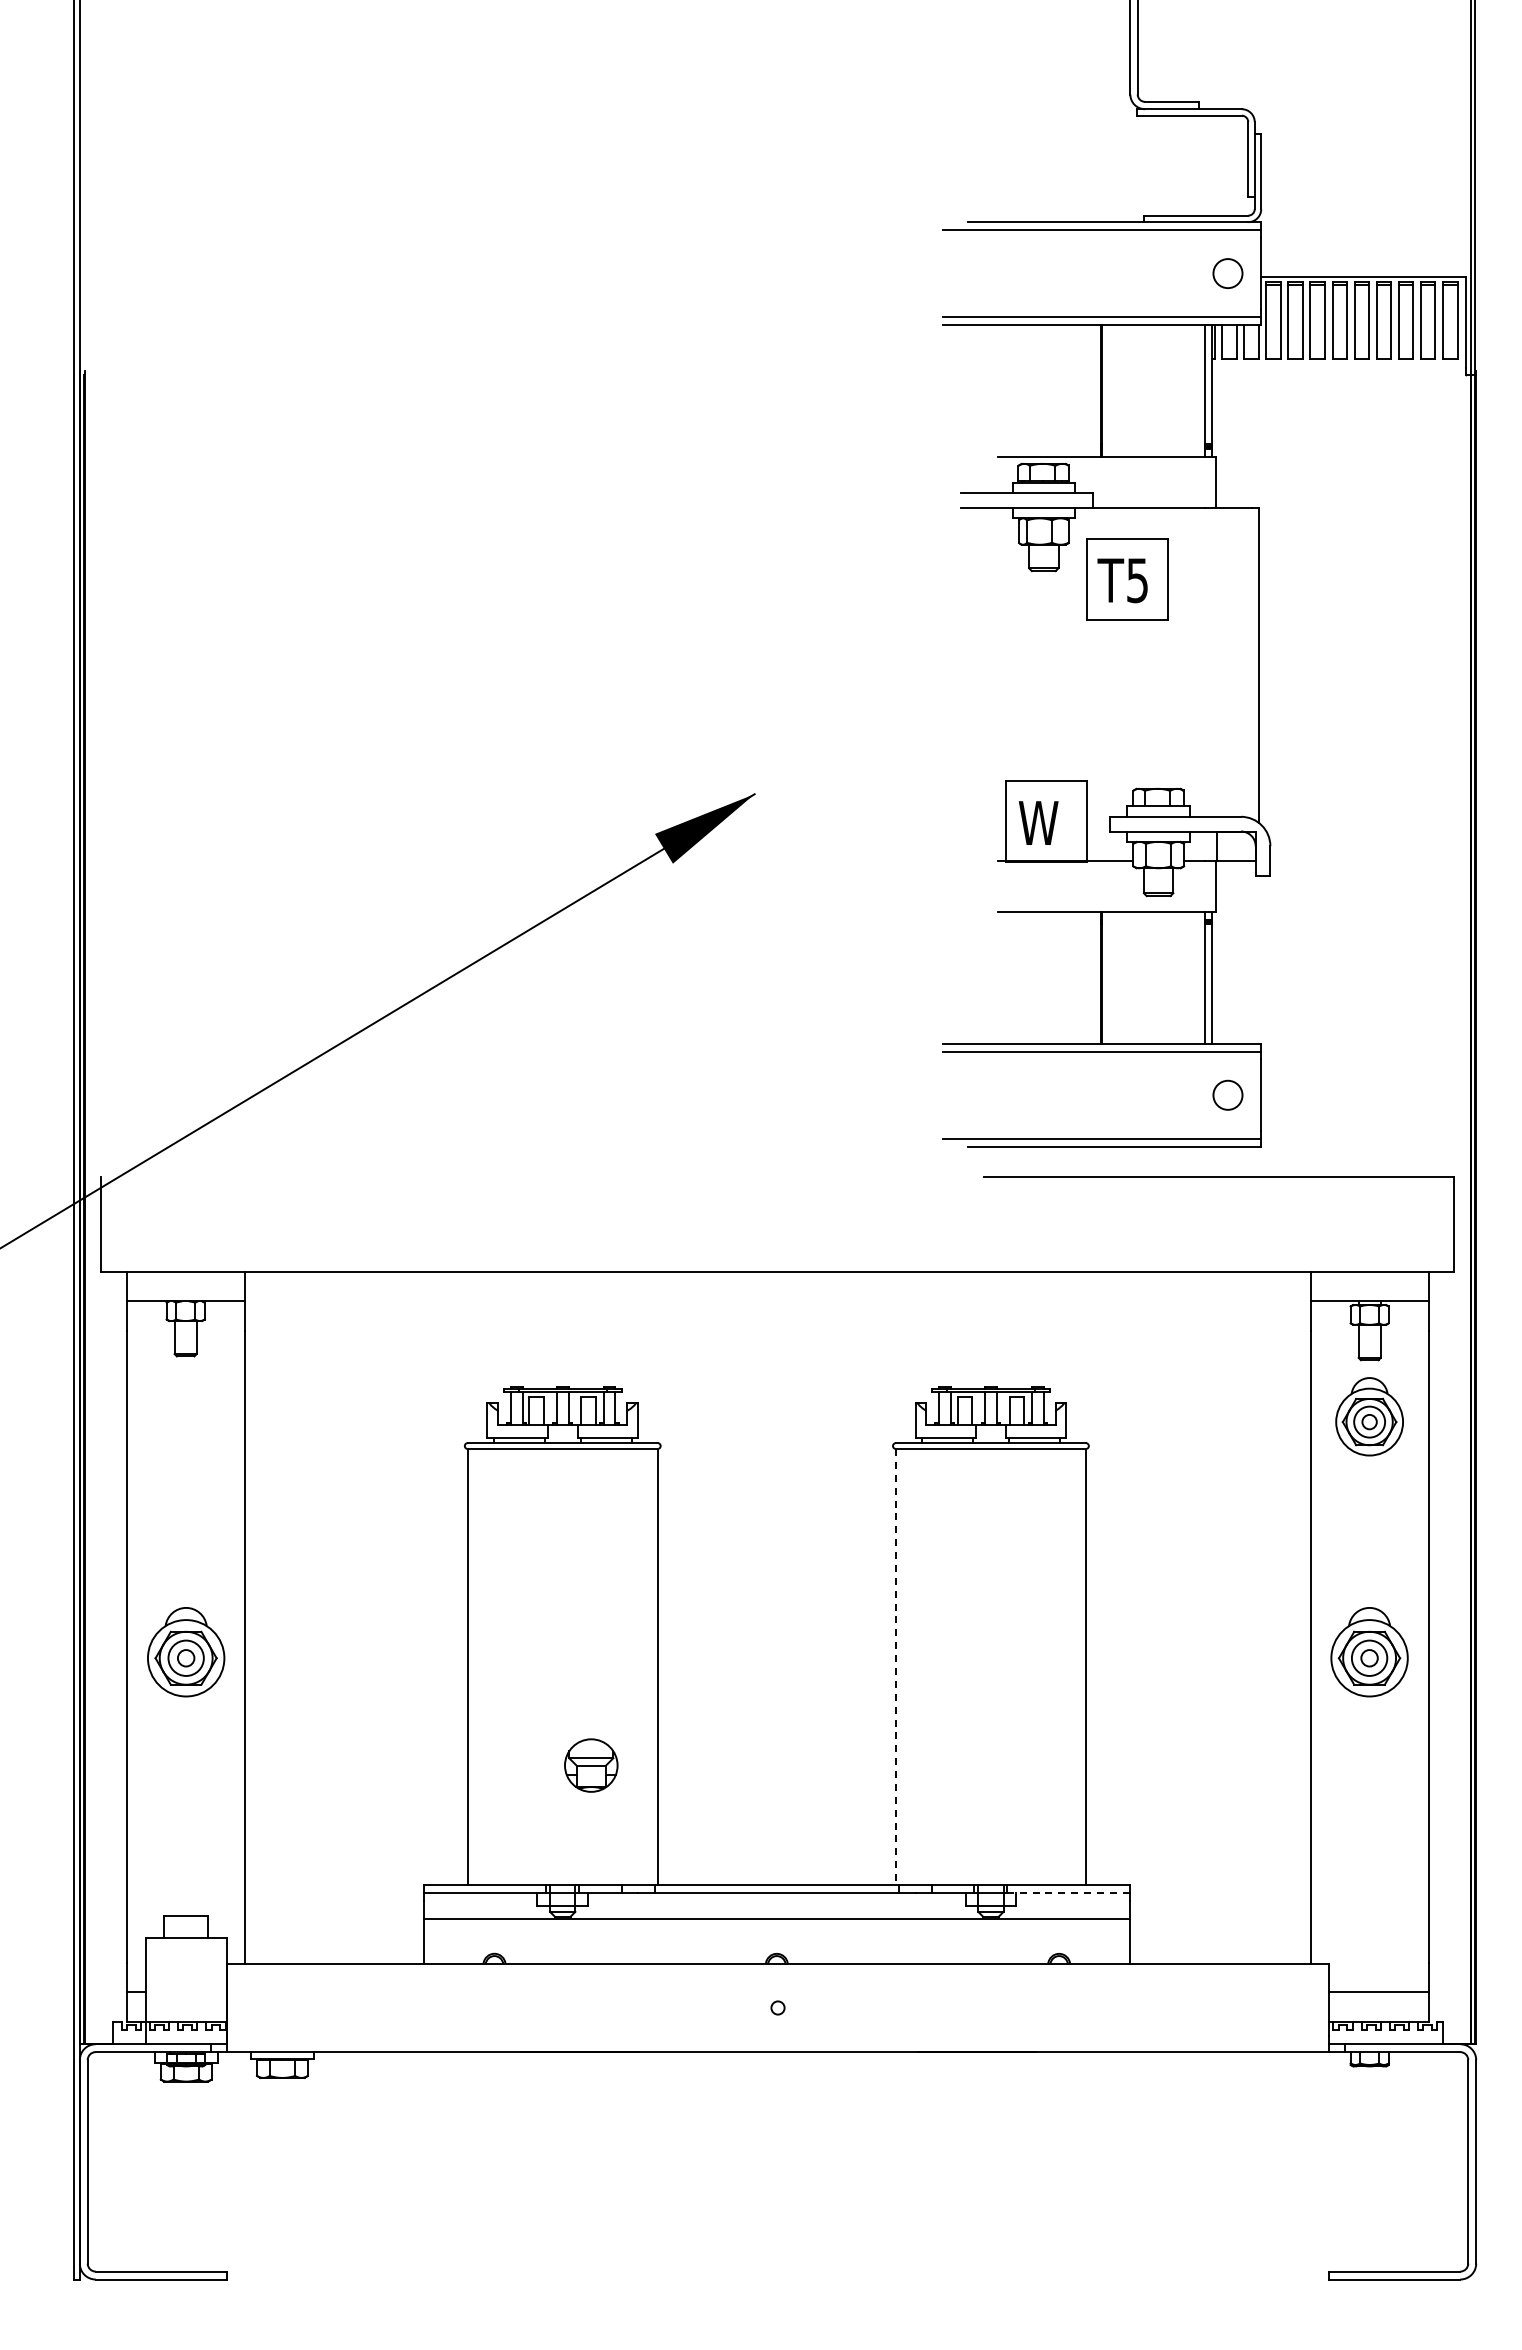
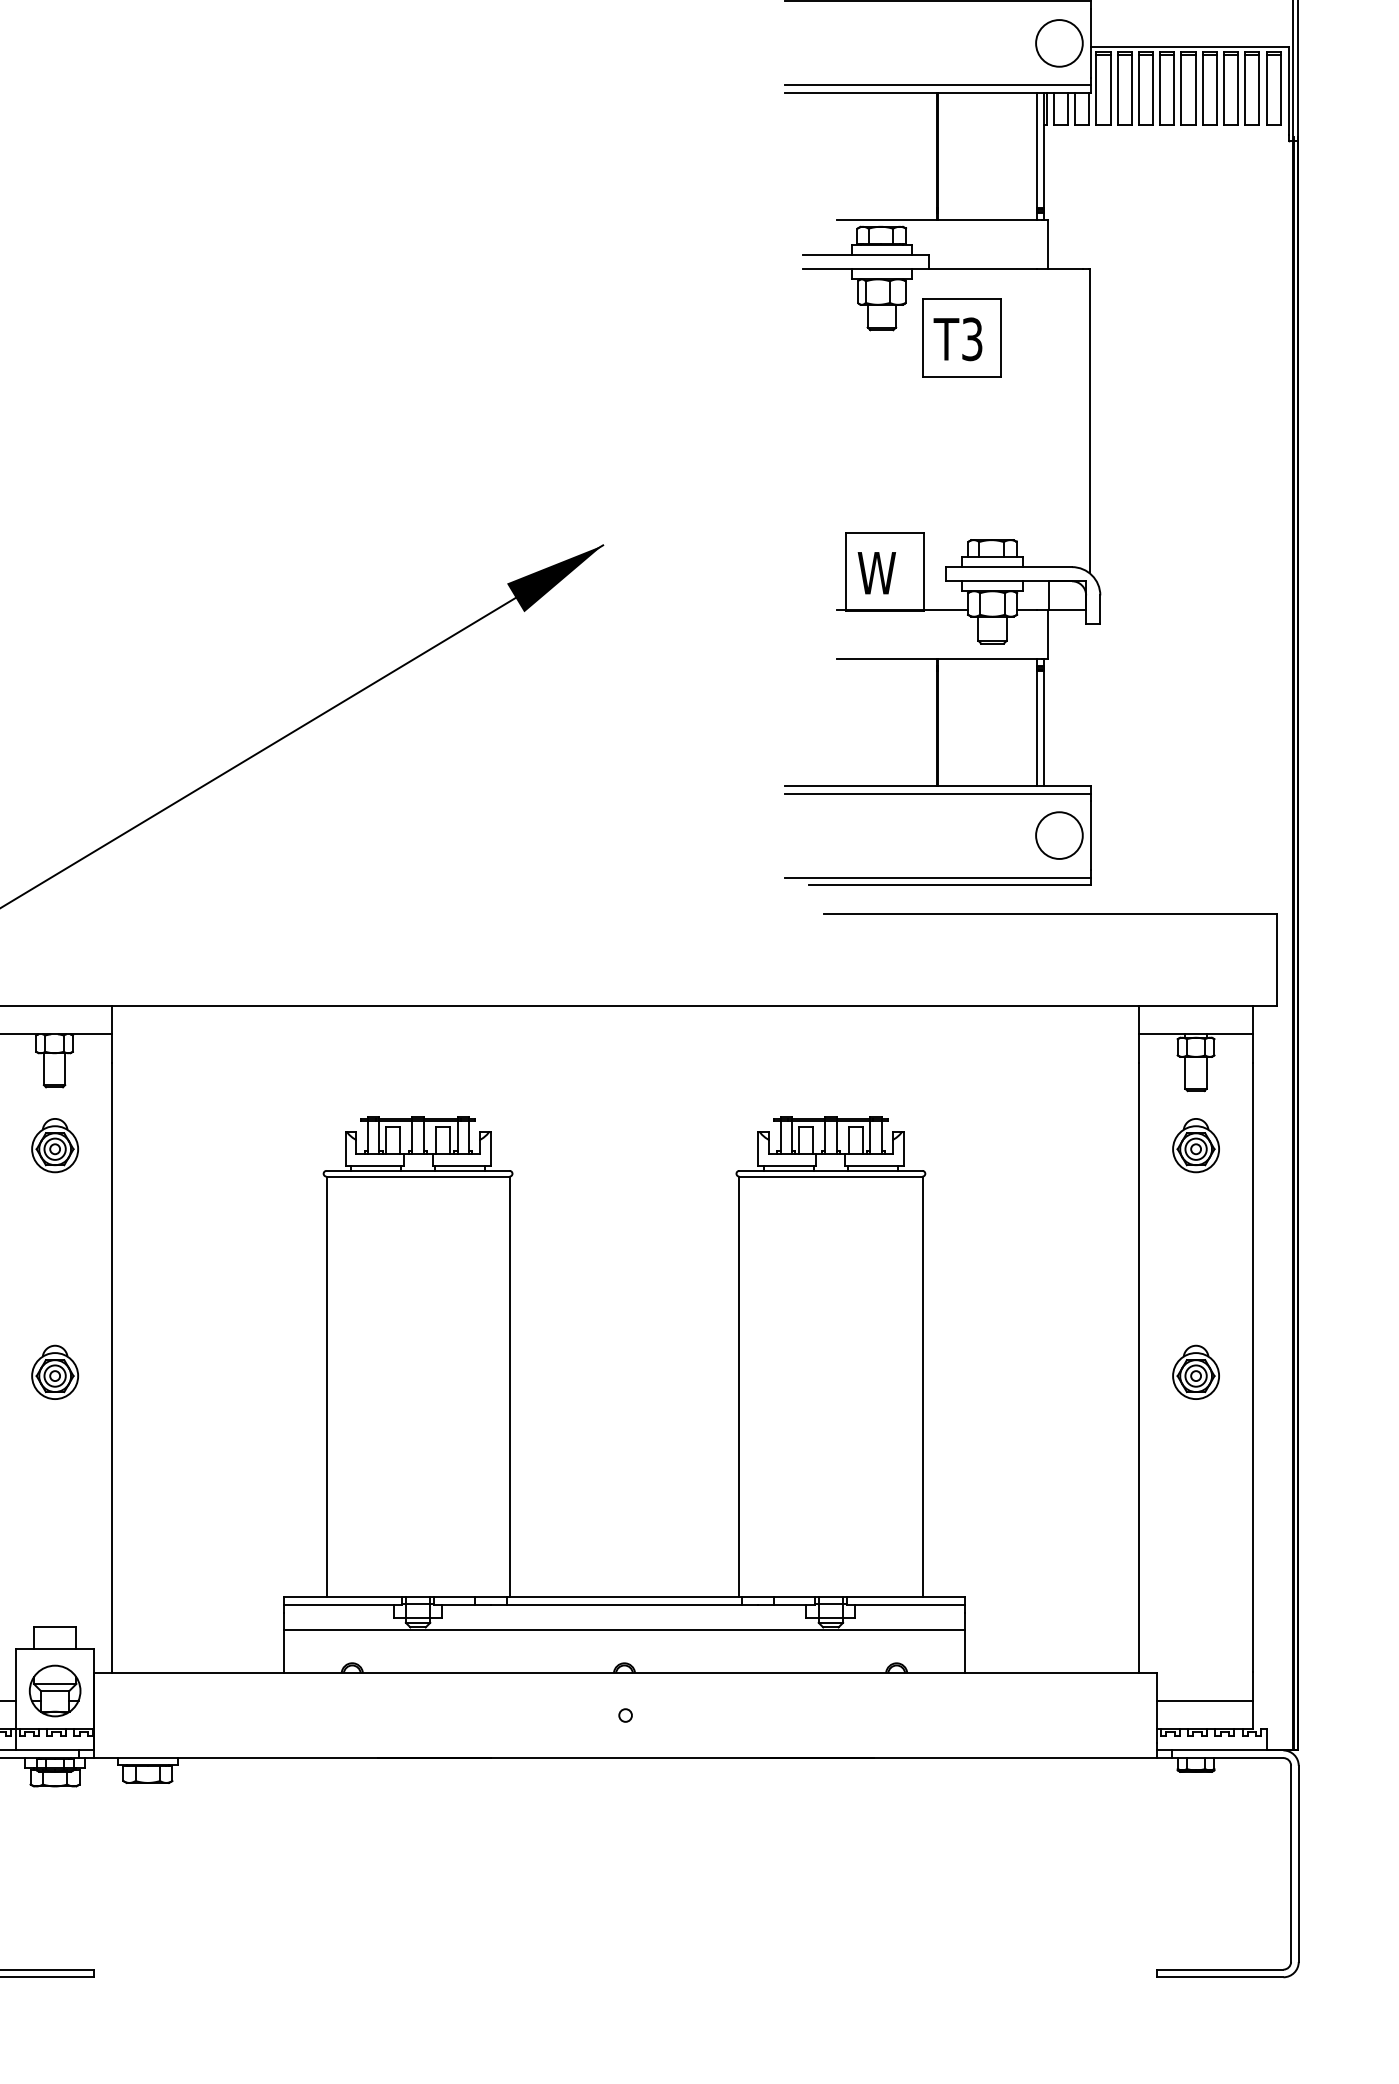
circle: (1227, 273) -> (1058, 43), size x1.67
text: (1137, 579) -> (972, 338), T5 -> T3
circle: (1227, 1095) -> (1058, 835), size x1.67
part: (186, 1416) -> (55, 1145), added
part: (1369, 1416) -> (1195, 1145), size x0.71
part: (186, 1651) -> (55, 1371), size x0.62
part: (1369, 1651) -> (1195, 1371), size x0.62
line: (895, 1667) -> (738, 1387), dashed -> solid
part: (591, 1765) -> (55, 1690), moved
line: (1068, 1893) -> (905, 1605), dashed -> solid

